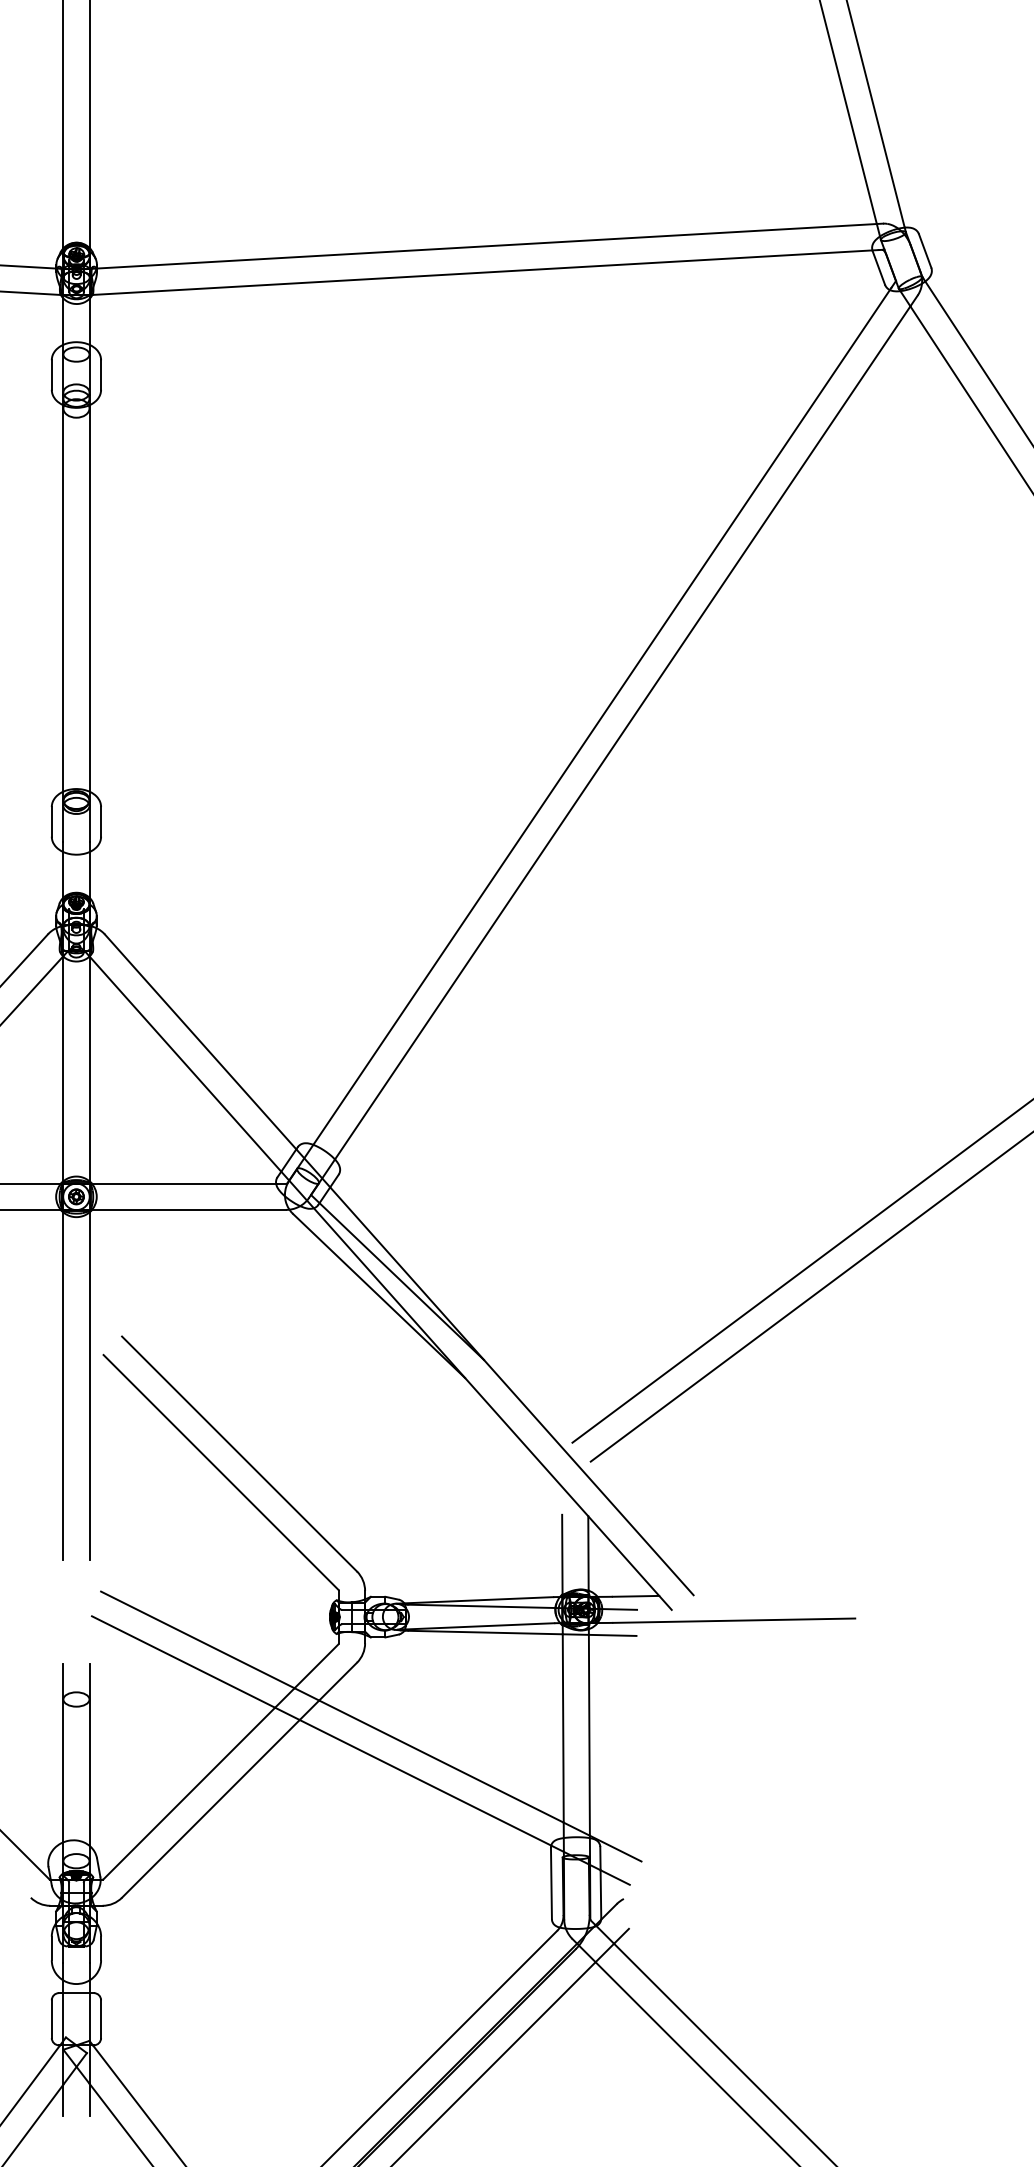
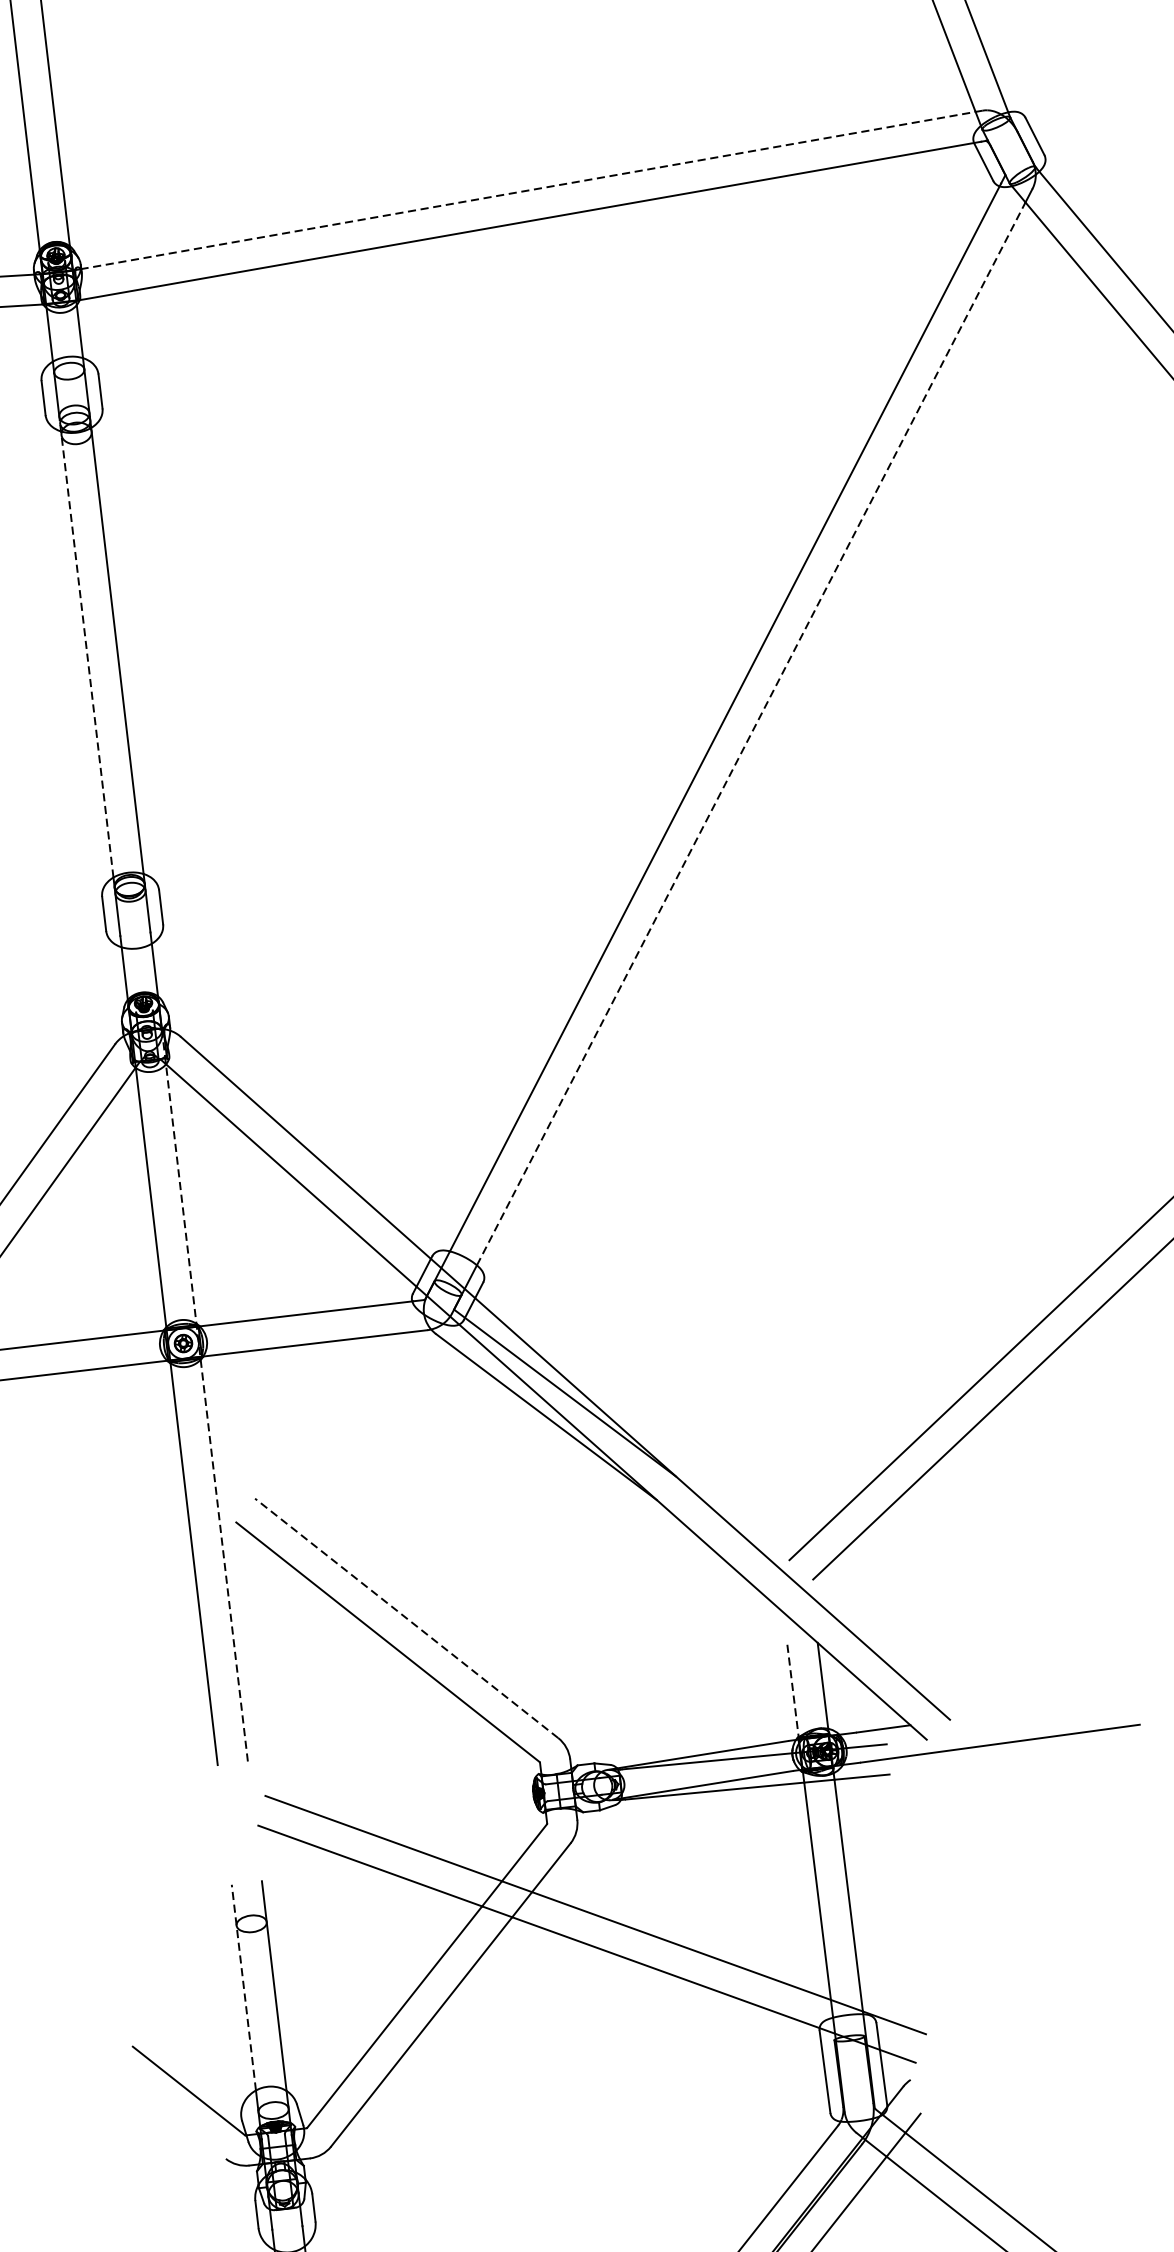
line: (490, 246) -> (532, 190), solid -> dashed
line: (63, 593) -> (86, 648), solid -> dashed
line: (622, 732) -> (750, 733), solid -> dashed
line: (89, 1243) -> (204, 1395), solid -> dashed
line: (239, 1453) -> (406, 1617), solid -> dashed
line: (562, 1555) -> (793, 1691), solid -> dashed
line: (63, 1752) -> (243, 1986), solid -> dashed

